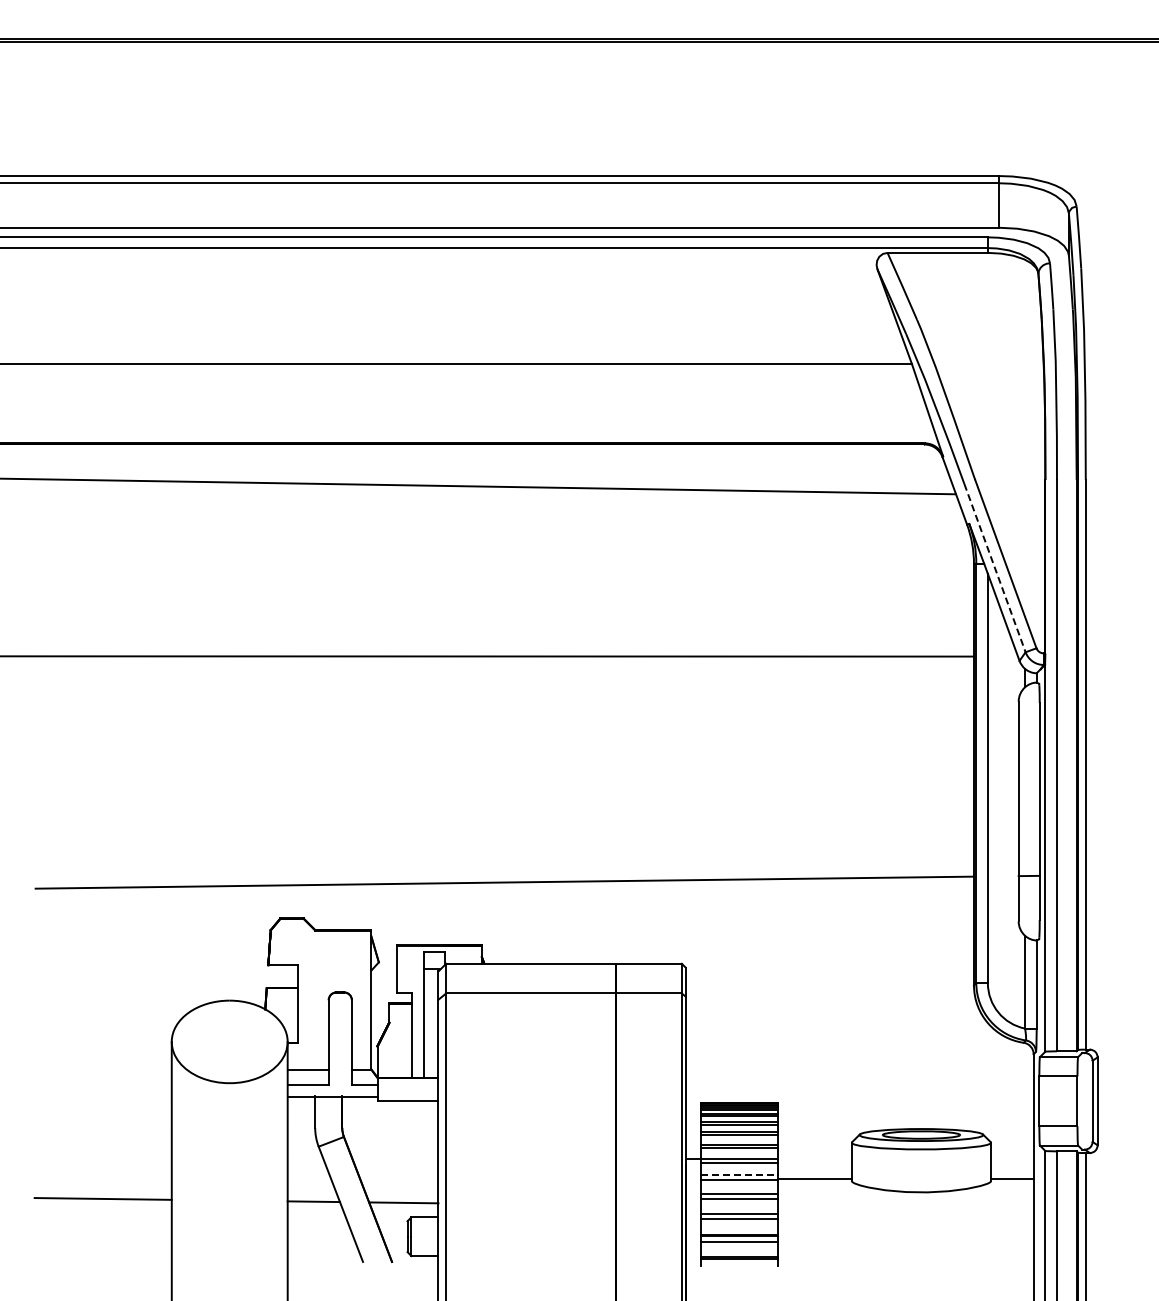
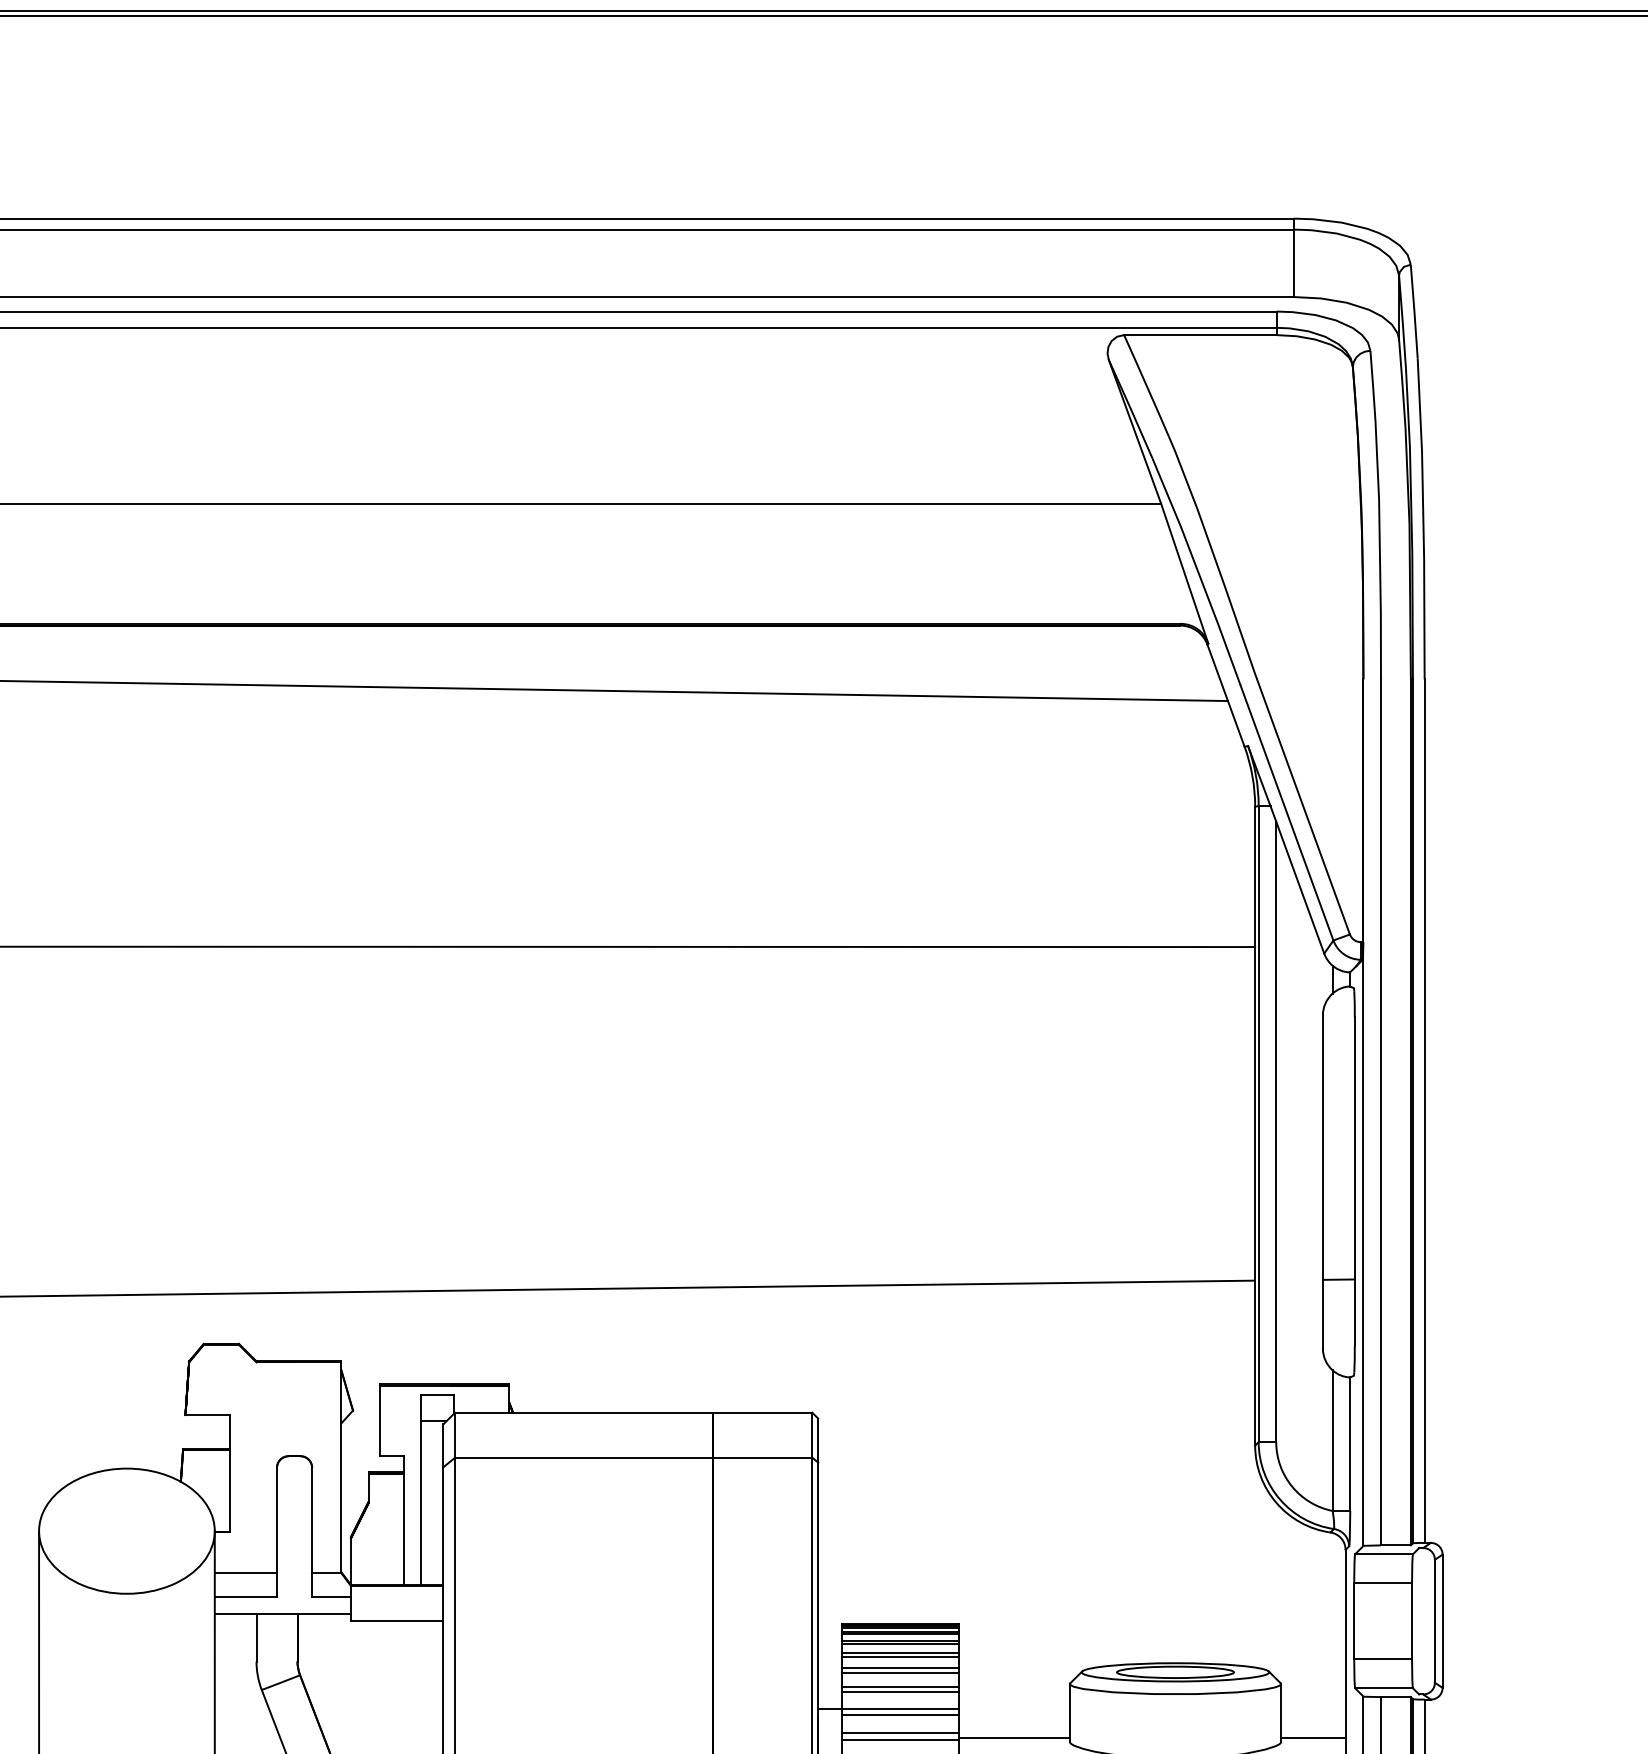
line: (994, 568) -> (1286, 813), dashed -> solid
line: (739, 1175) -> (899, 1733), dashed -> solid

